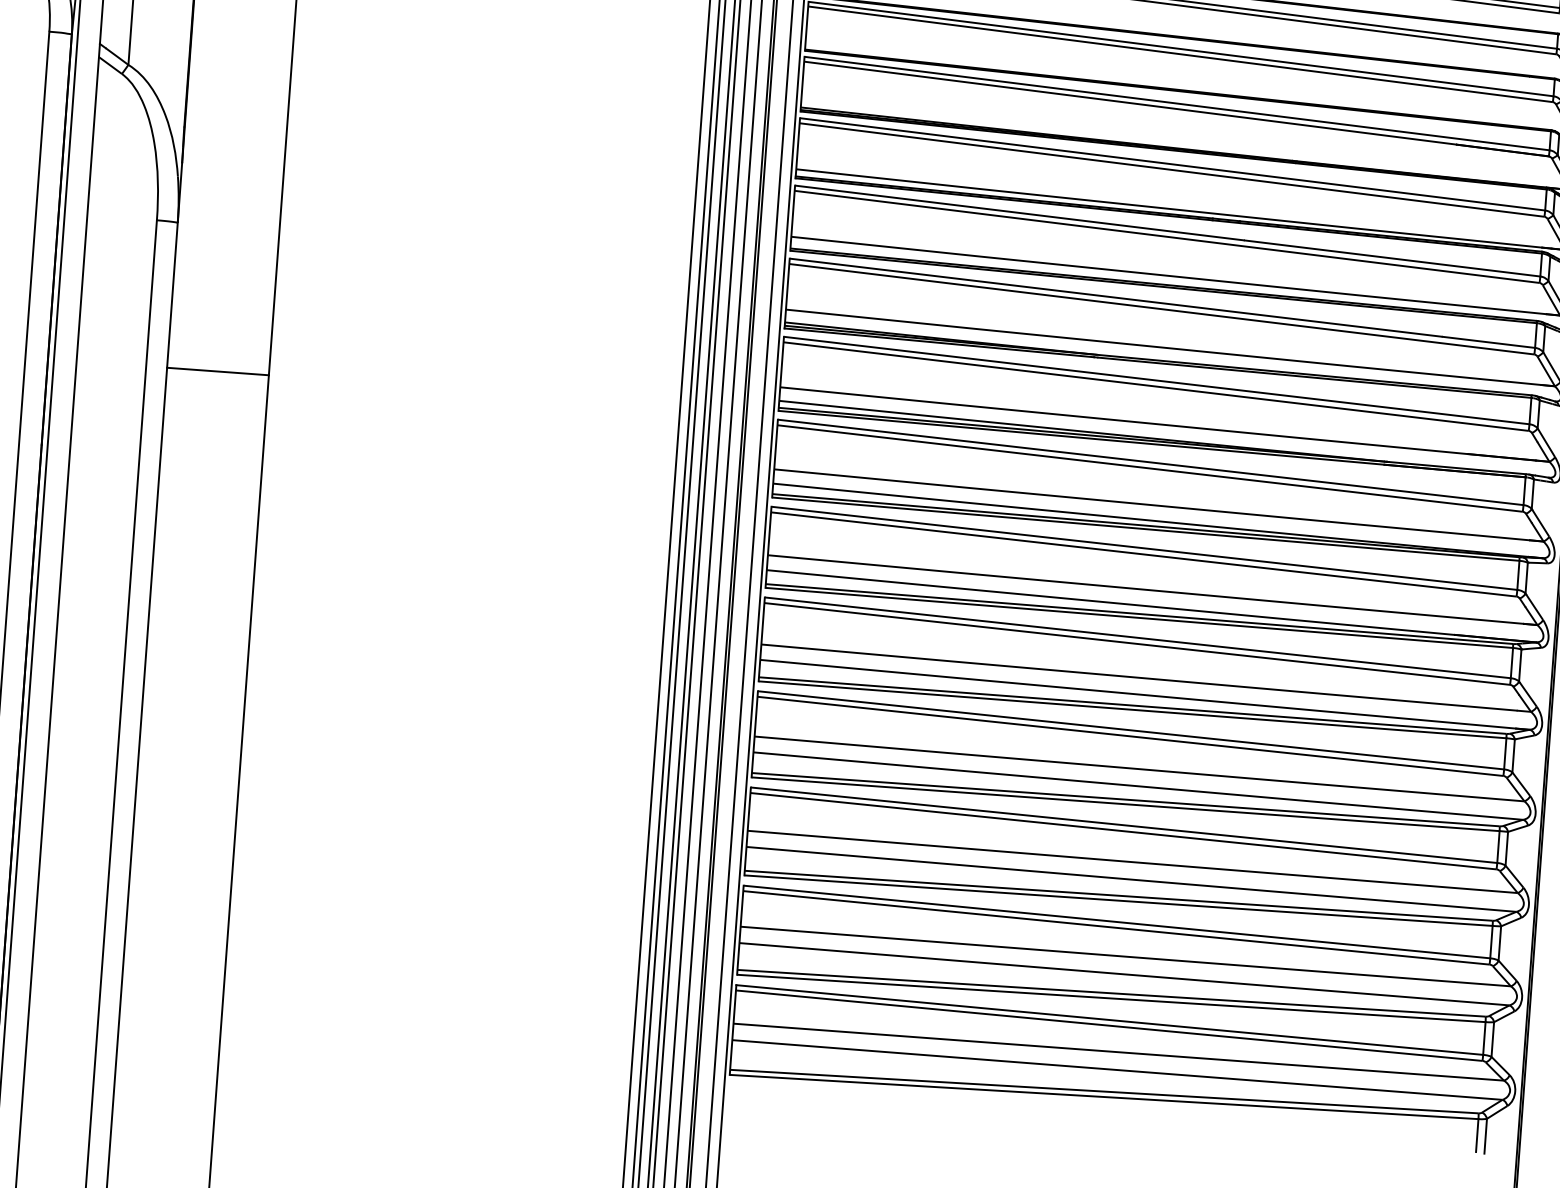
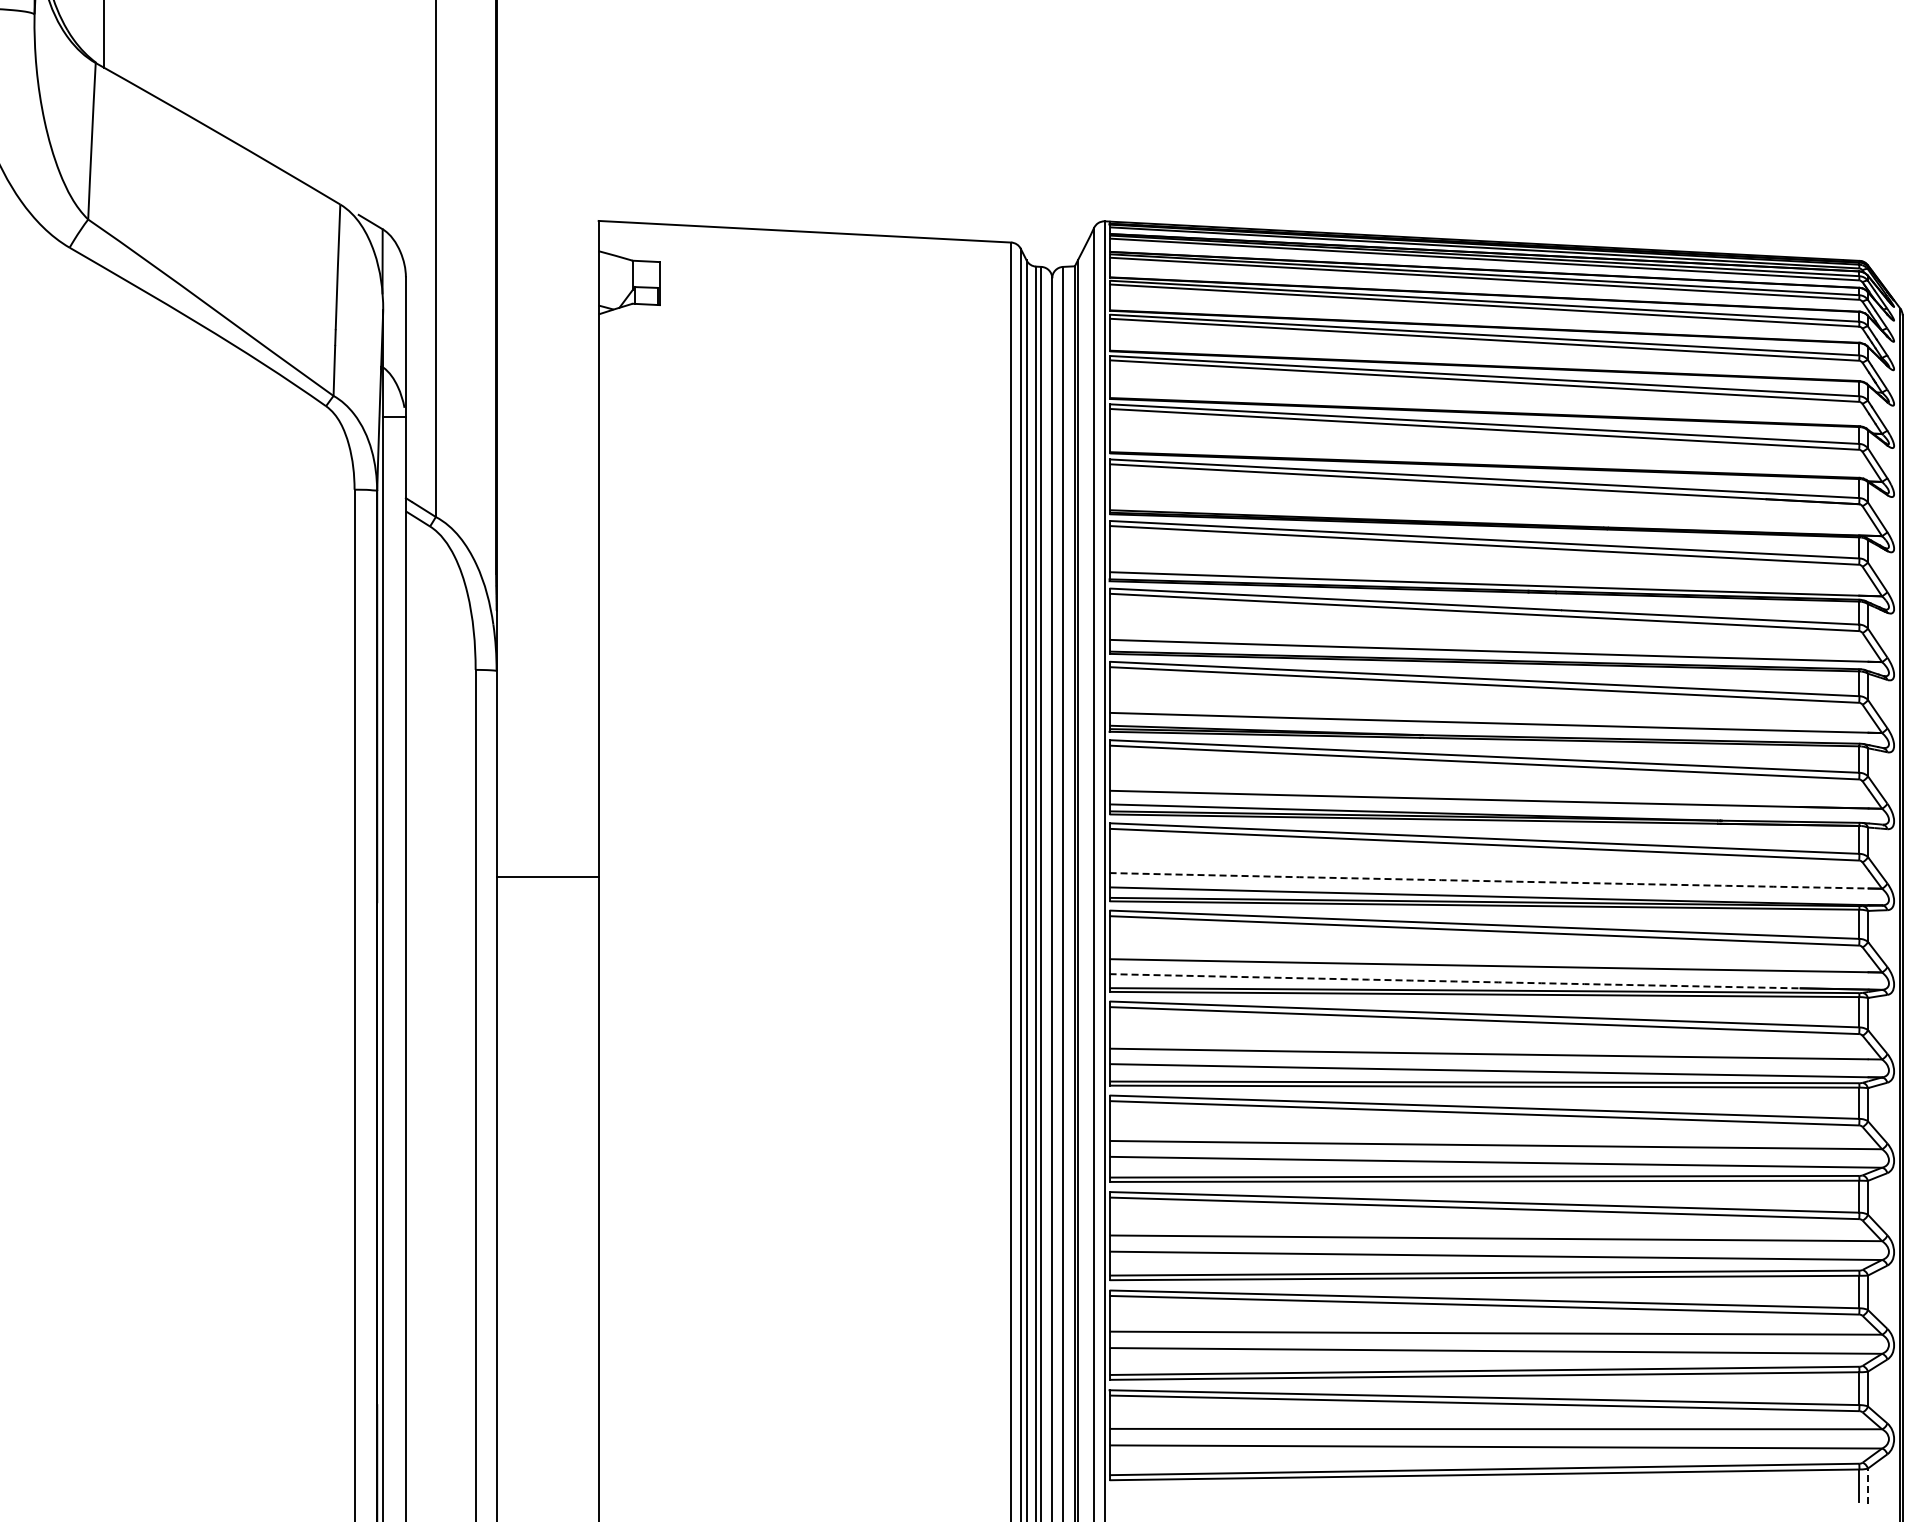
line: (217, 371) -> (547, 877), moved
arc: (1152, 505) -> (1489, 881), solid -> dashed
arc: (1111, 602) -> (1455, 981), solid -> dashed
line: (1485, 1135) -> (1867, 1485), solid -> dashed

